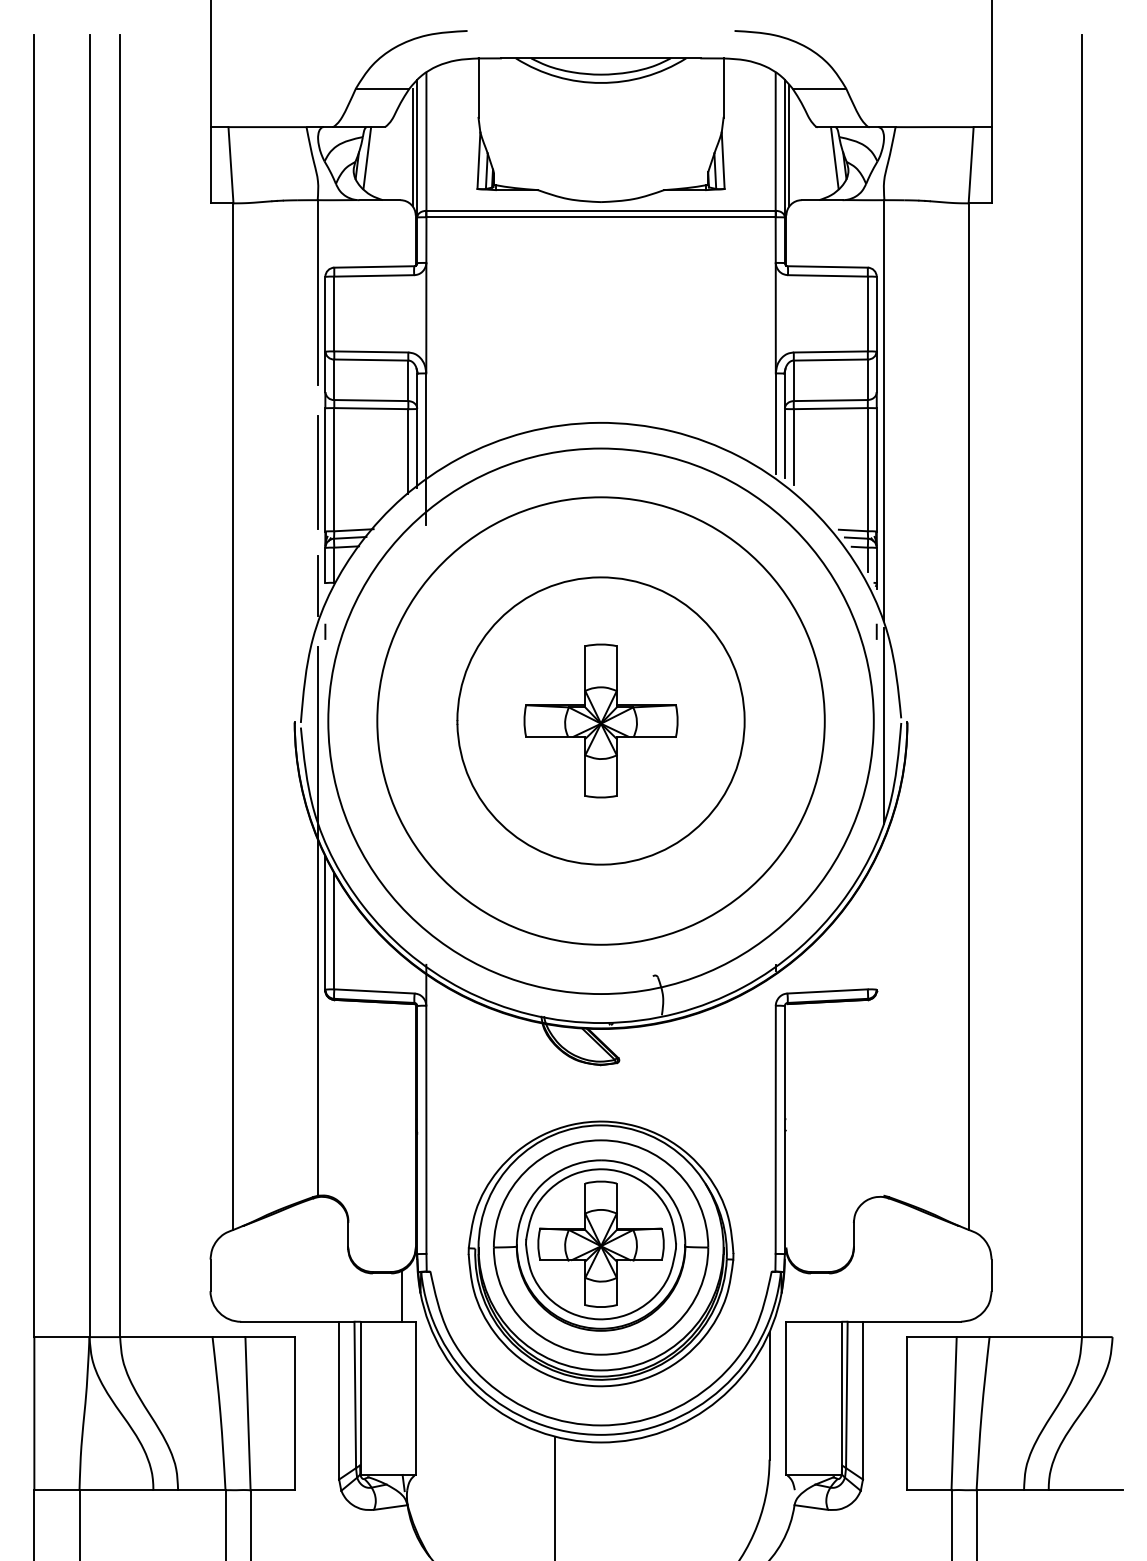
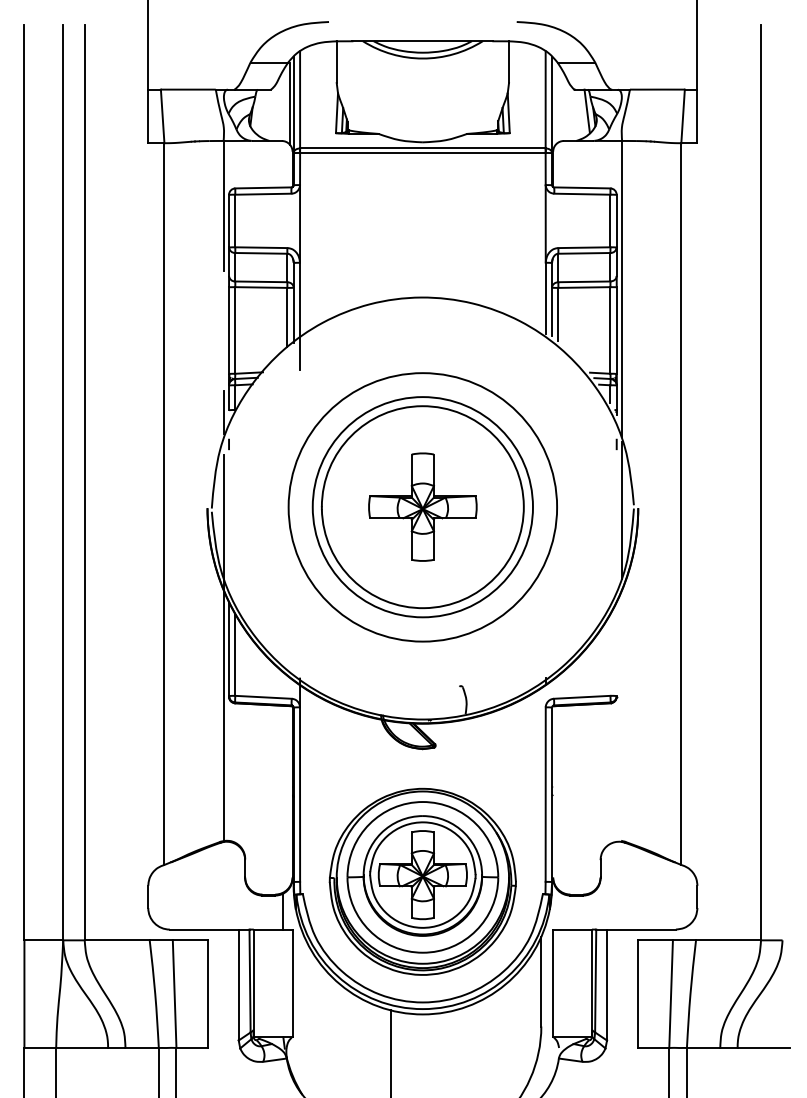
line: (789, 145) -> (555, 102), removed
line: (367, 158) -> (258, 111), removed
line: (317, 471) -> (223, 331), removed
circle: (600, 720) -> (422, 506), size x0.7
circle: (600, 721) -> (422, 507), size x0.7

